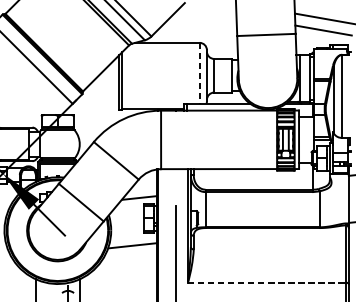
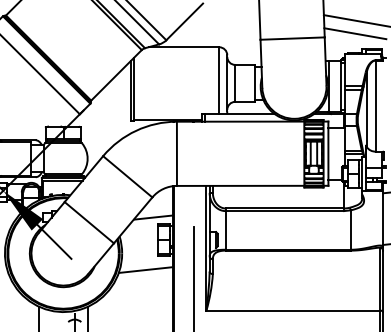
line: (199, 74) -> (219, 81), dashed -> solid
line: (267, 282) -> (293, 310), dashed -> solid

